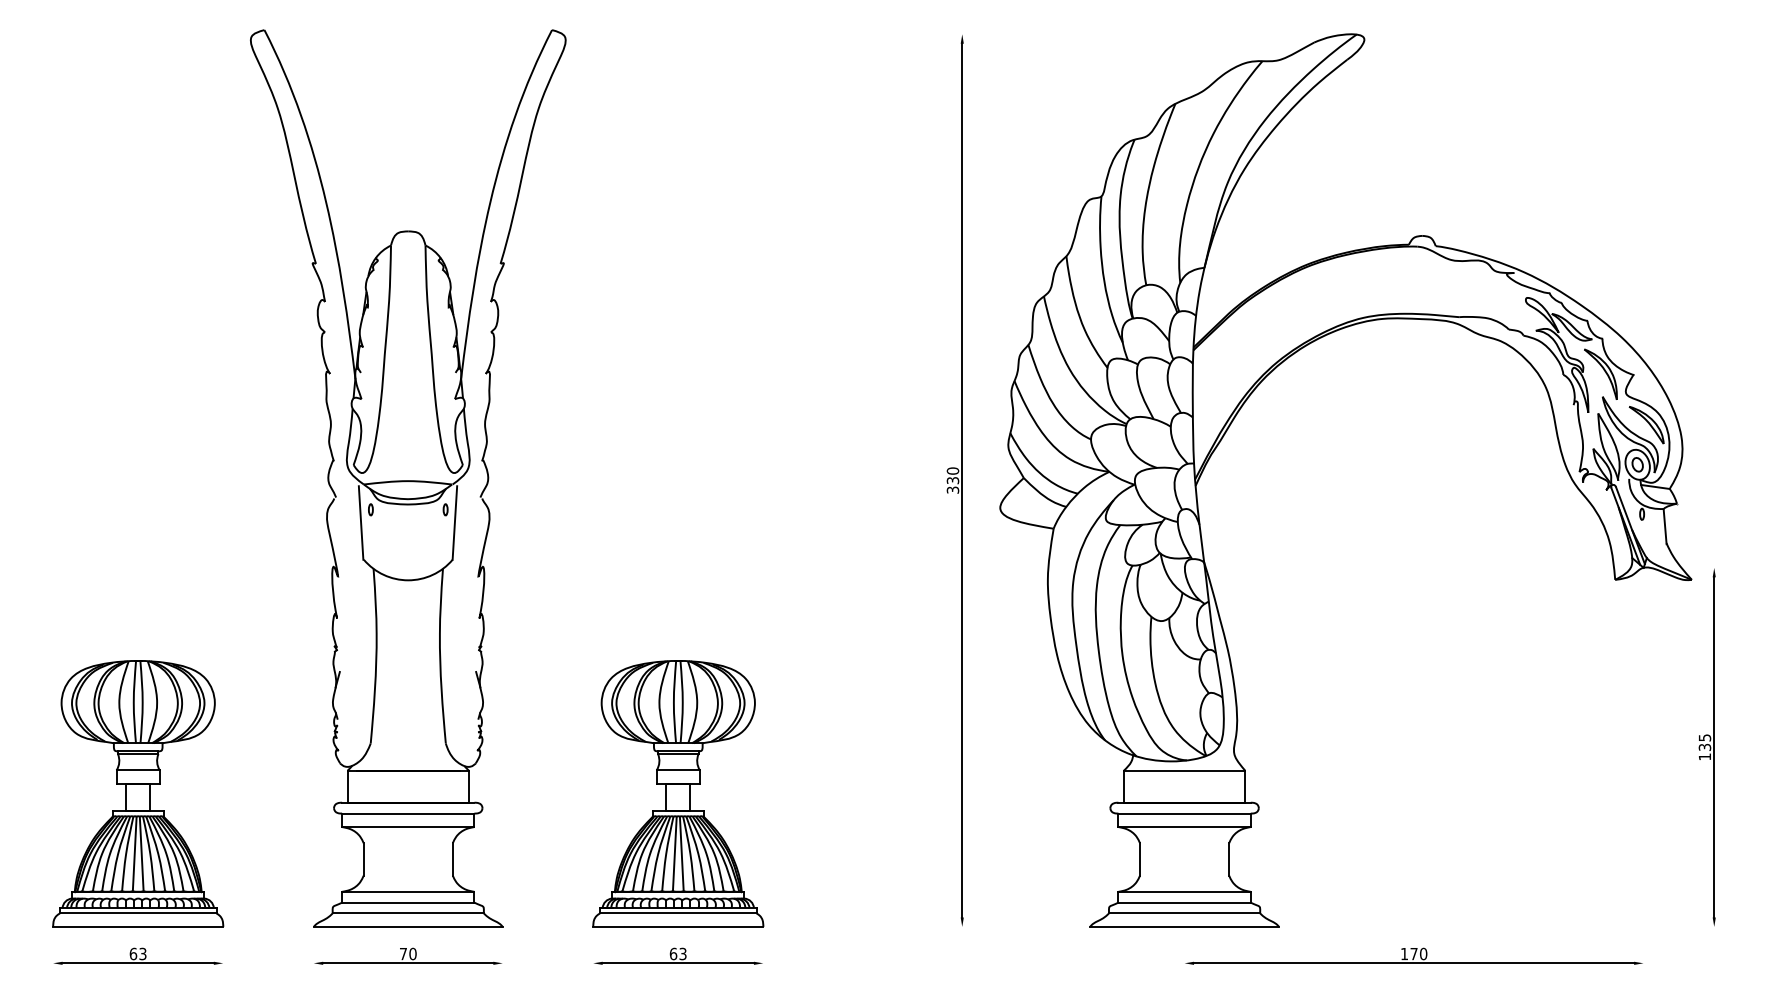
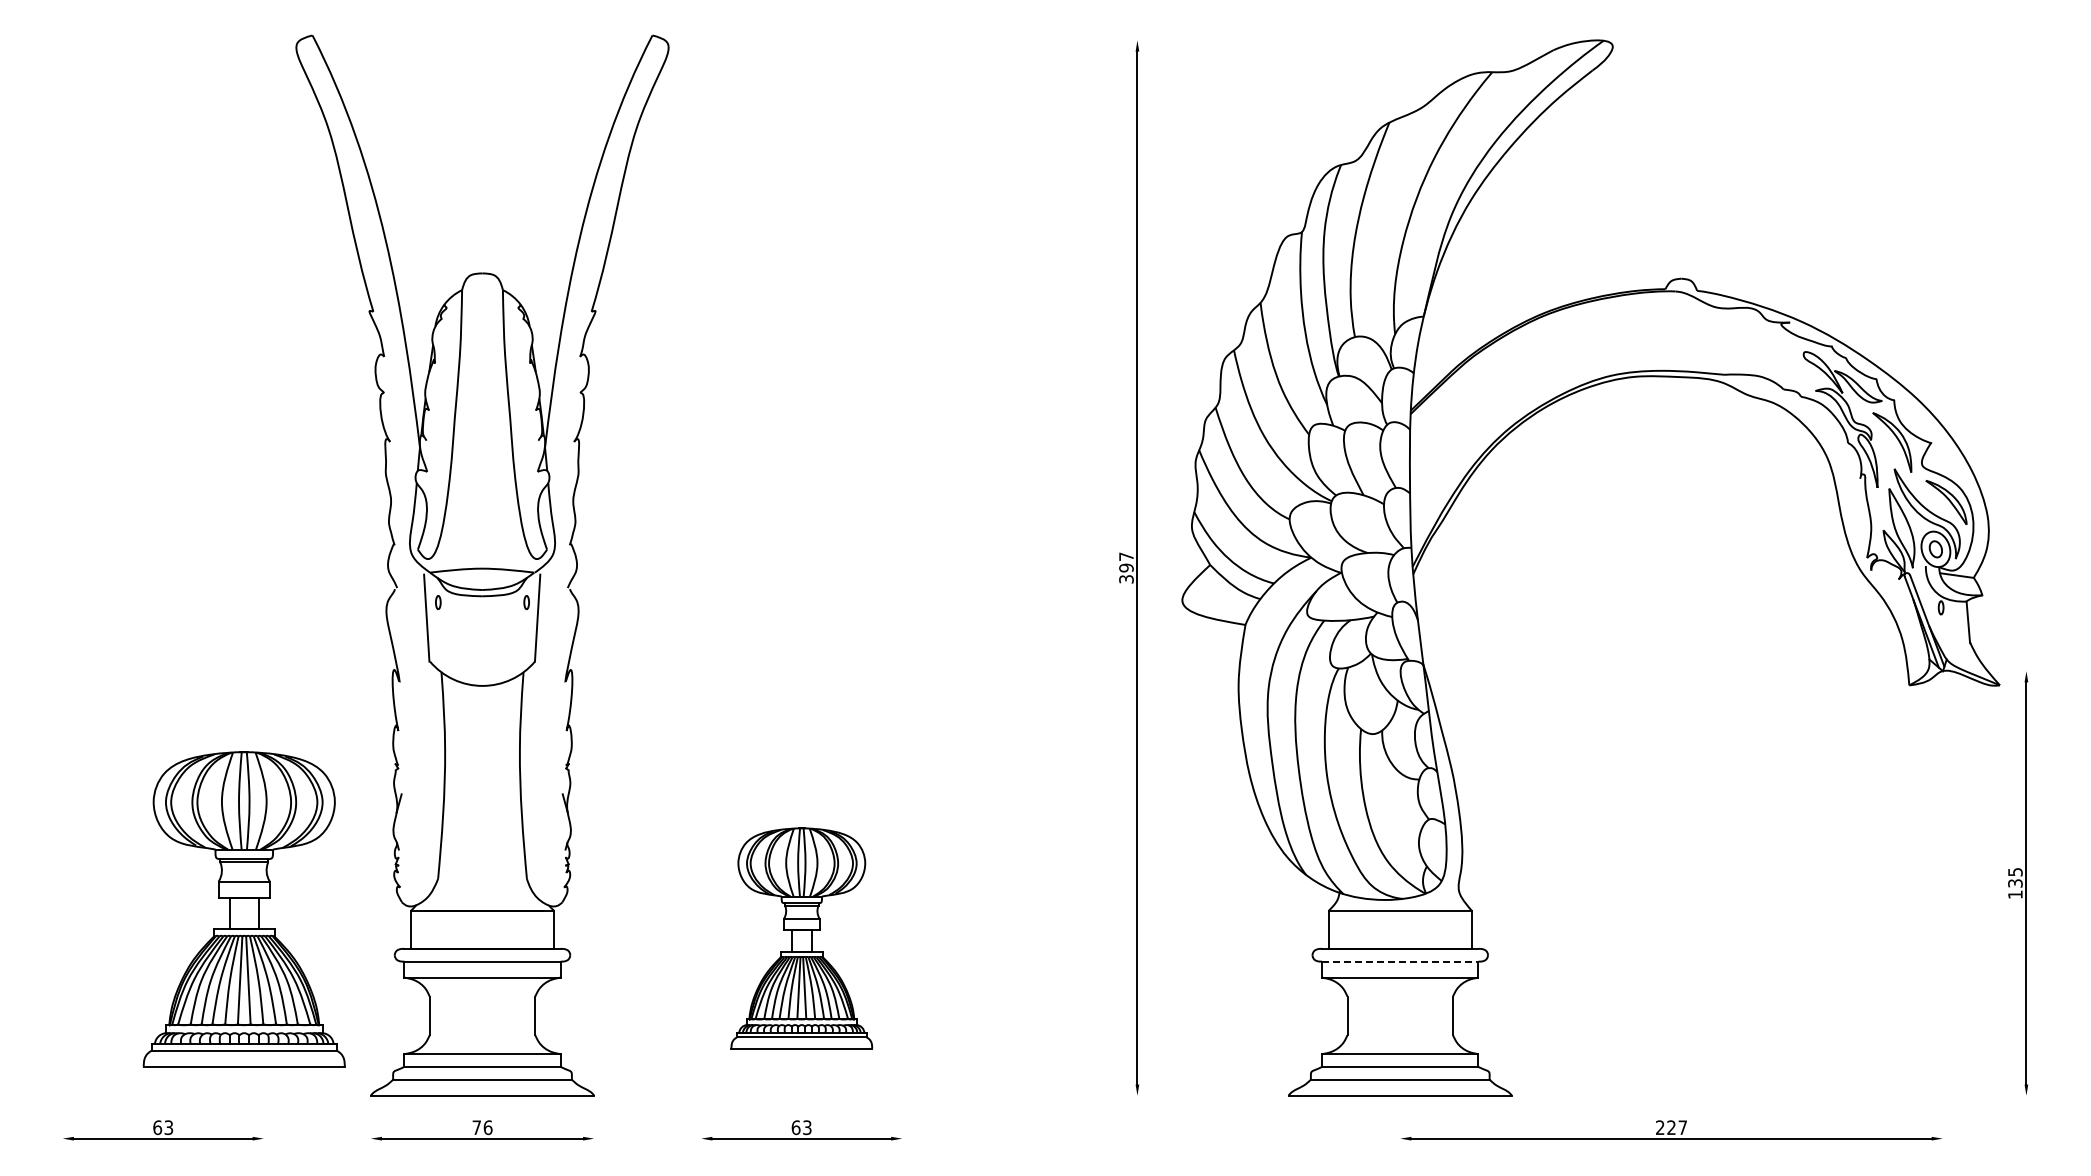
text: (953, 475) -> (1126, 562), 330 -> 397
part: (137, 793) -> (243, 909), moved
part: (678, 793) -> (801, 938), size x0.7
line: (1184, 813) -> (1400, 961), solid -> dashed
text: (412, 953) -> (487, 1127), 70 -> 76
text: (1414, 953) -> (1671, 1127), 170 -> 227

